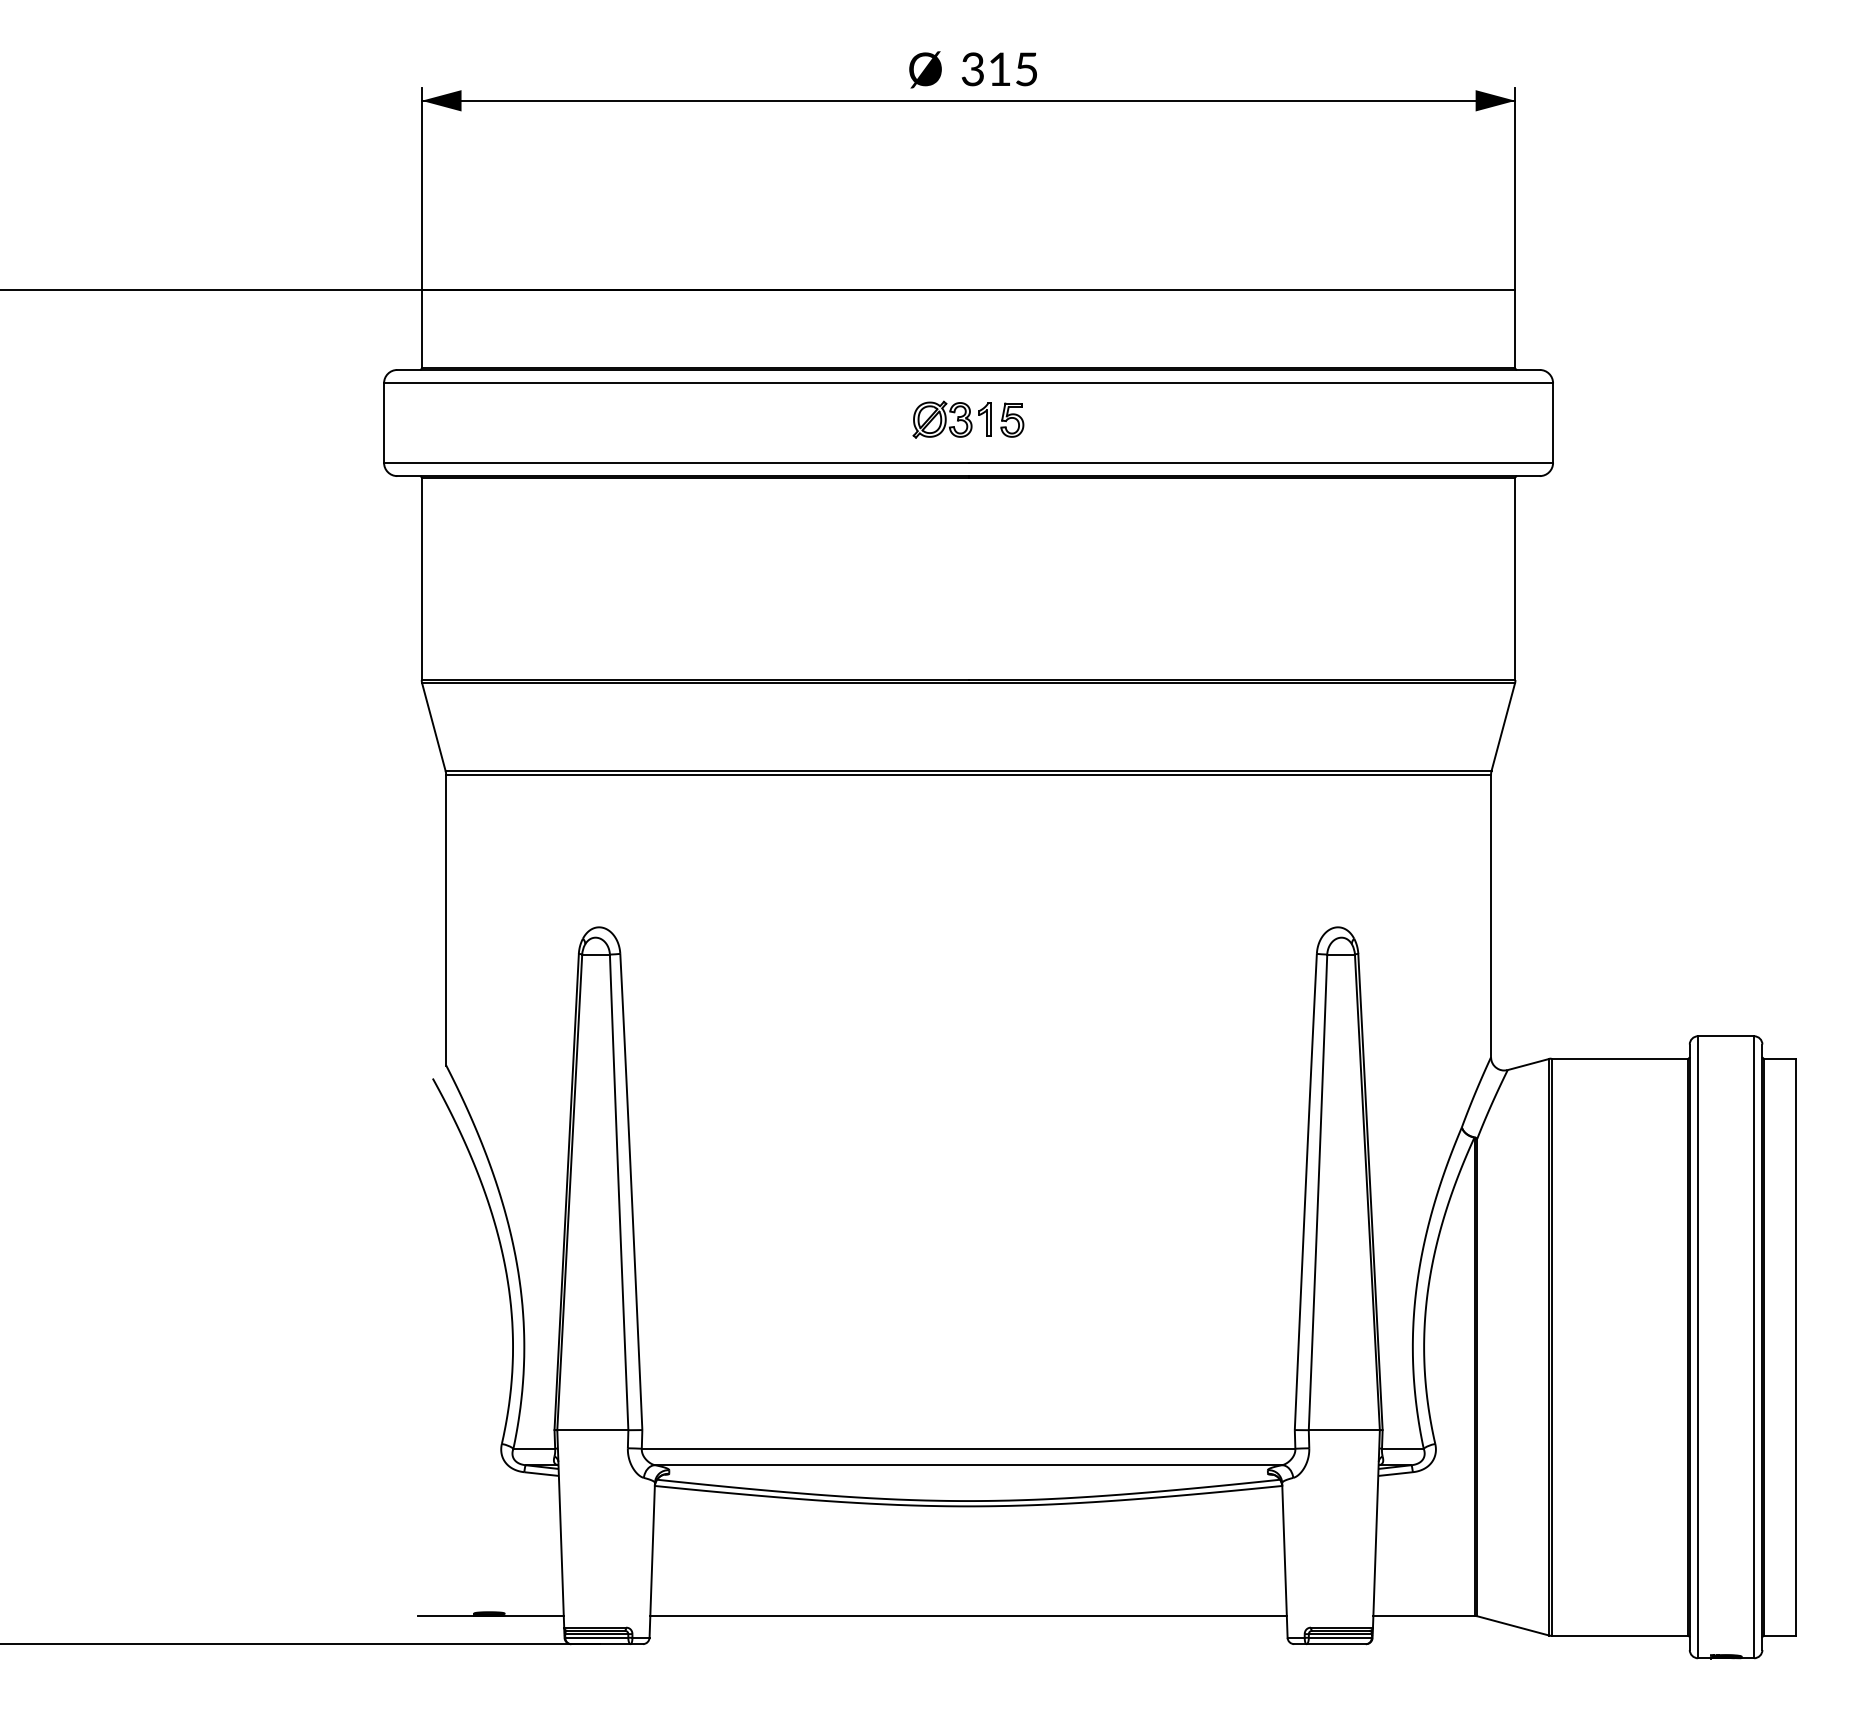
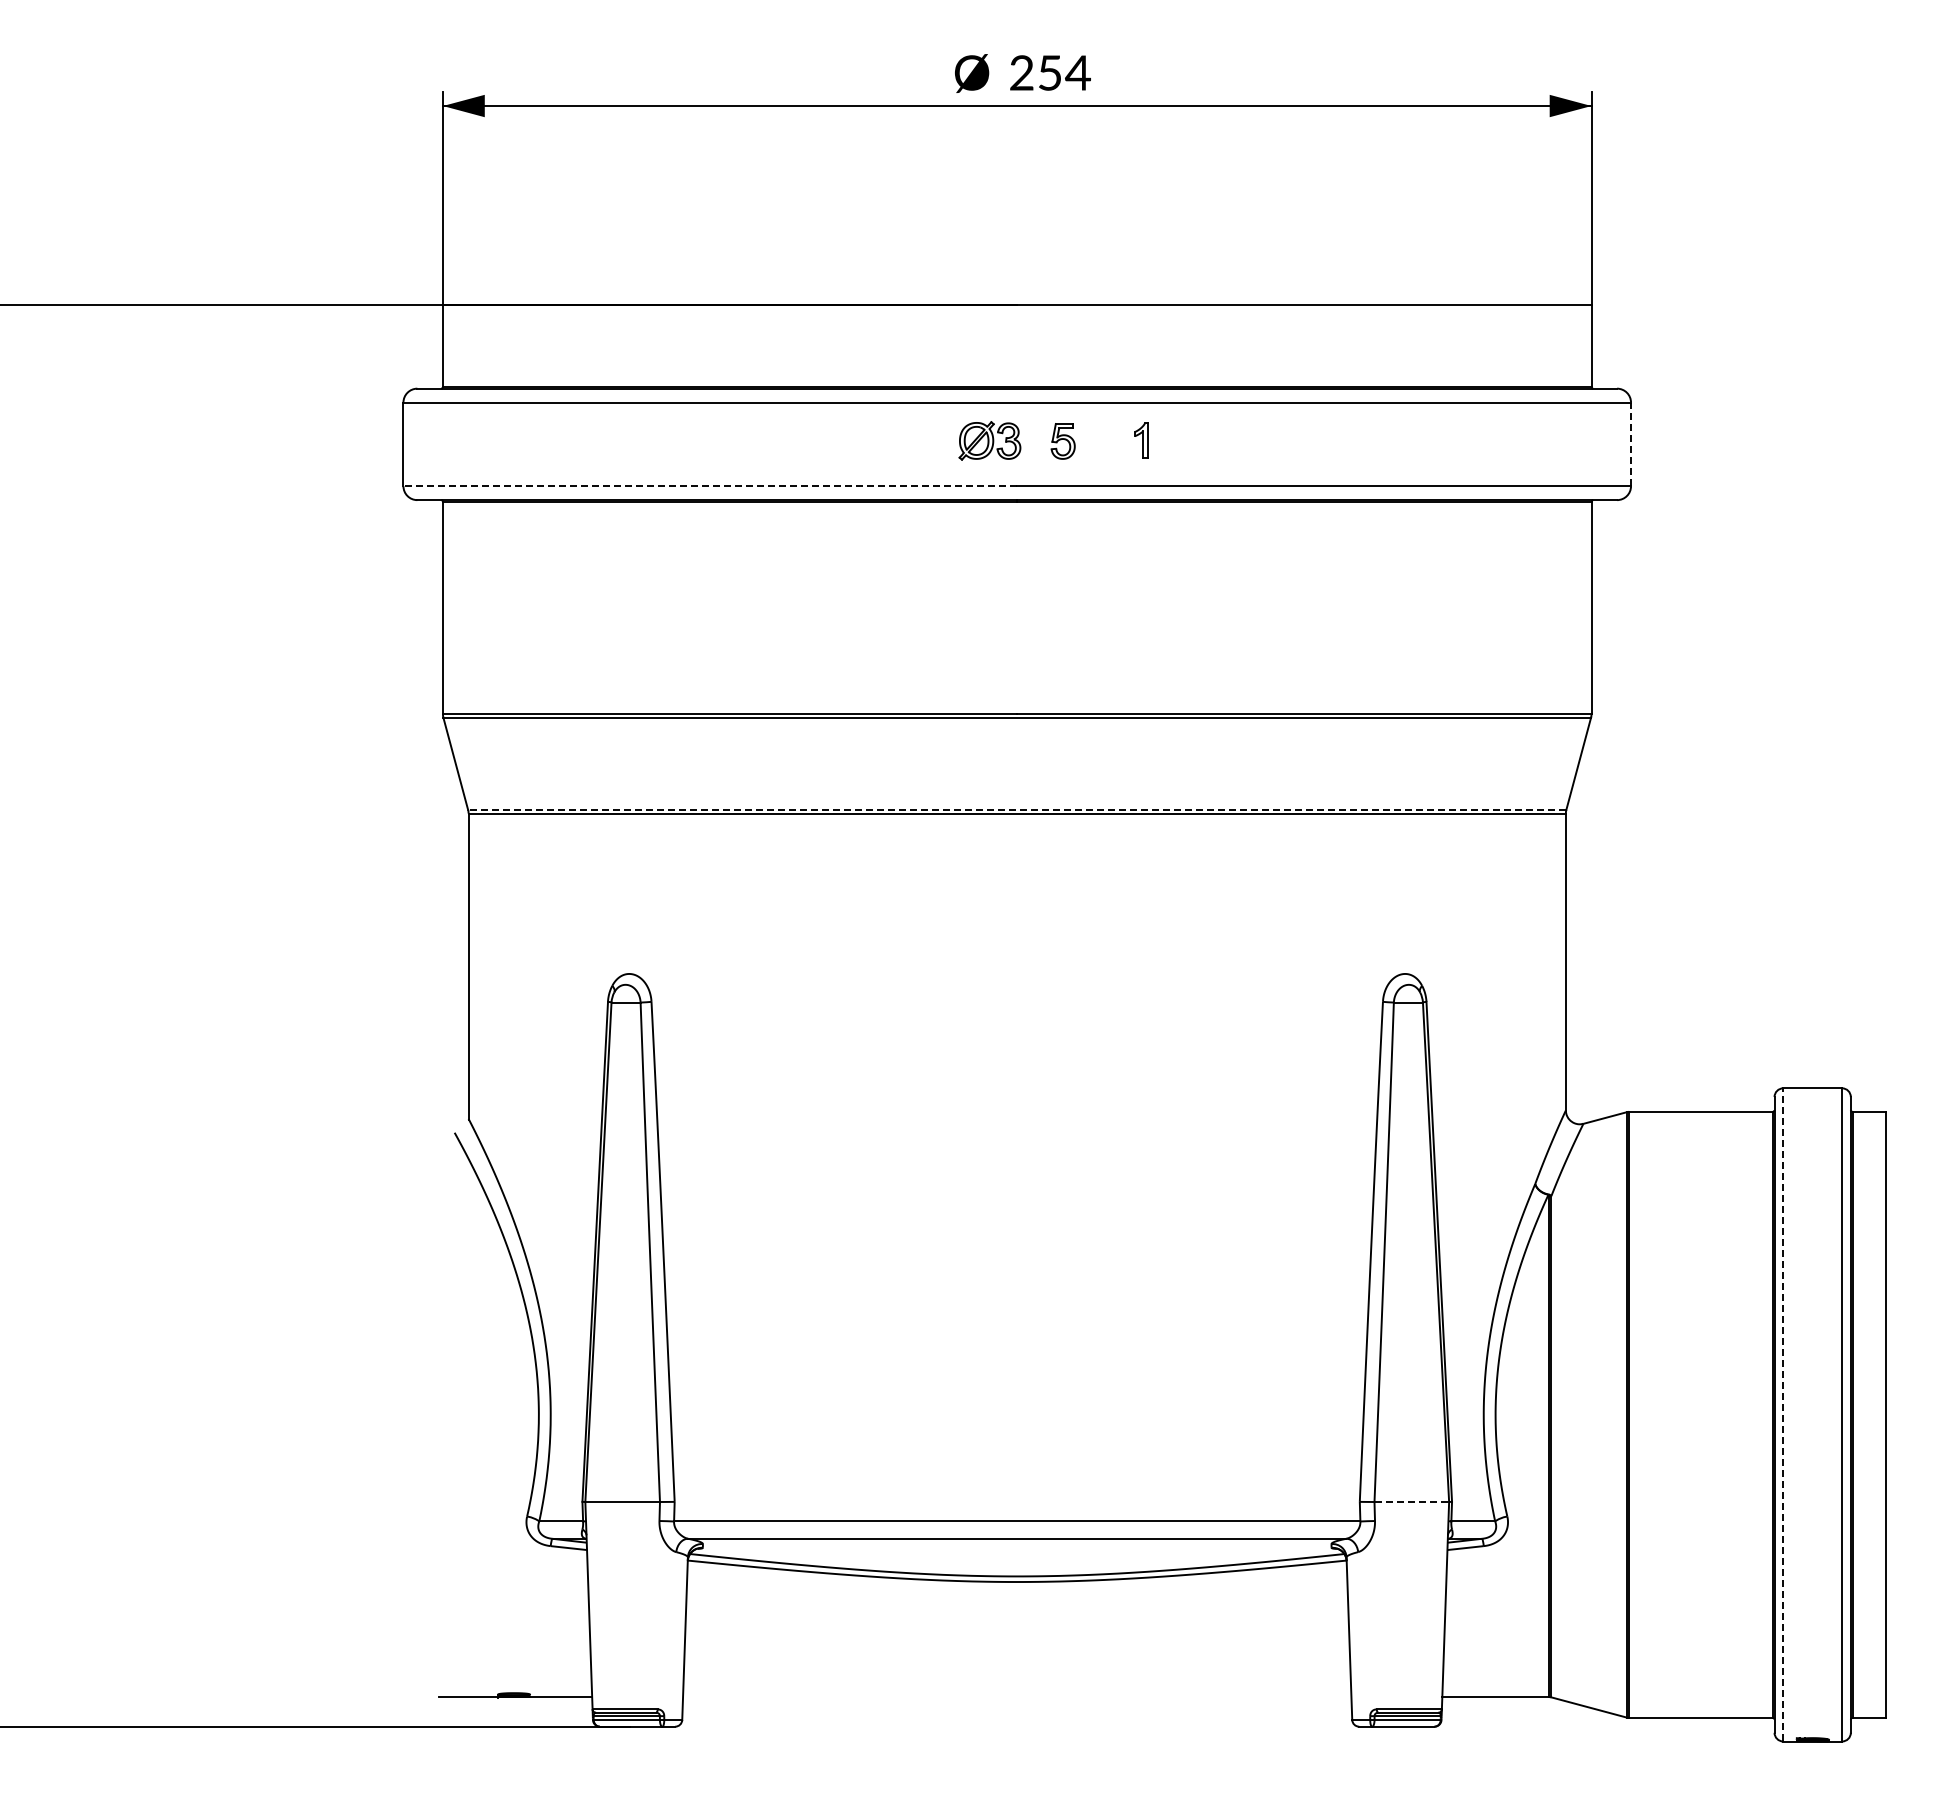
text: (1000, 68) -> (1050, 72), 315 -> 254
part: (985, 419) -> (1141, 440), moved
line: (1553, 423) -> (1631, 444), solid -> dashed
line: (676, 463) -> (710, 486), solid -> dashed
line: (967, 770) -> (1016, 809), solid -> dashed
line: (1698, 1346) -> (1783, 1414), solid -> dashed
line: (1344, 1430) -> (1412, 1502), solid -> dashed
line: (968, 1616) -> (1017, 1697), removed

